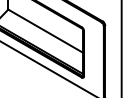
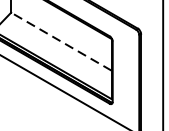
line: (45, 30) -> (61, 40), solid -> dashed

